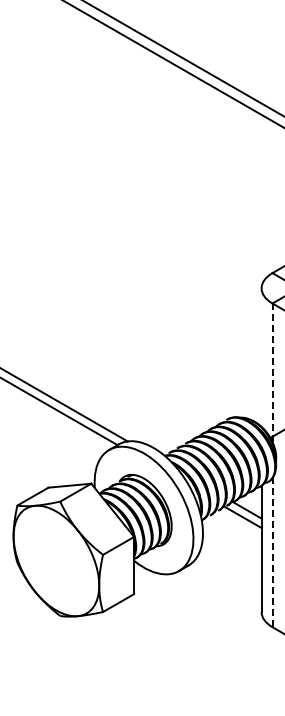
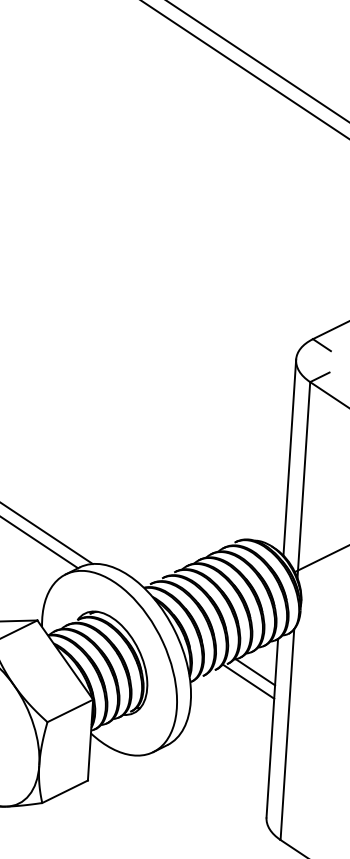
line: (261, 357) -> (289, 457), added
line: (272, 372) -> (303, 479), dashed -> solid
line: (272, 552) -> (287, 734), dashed -> solid

